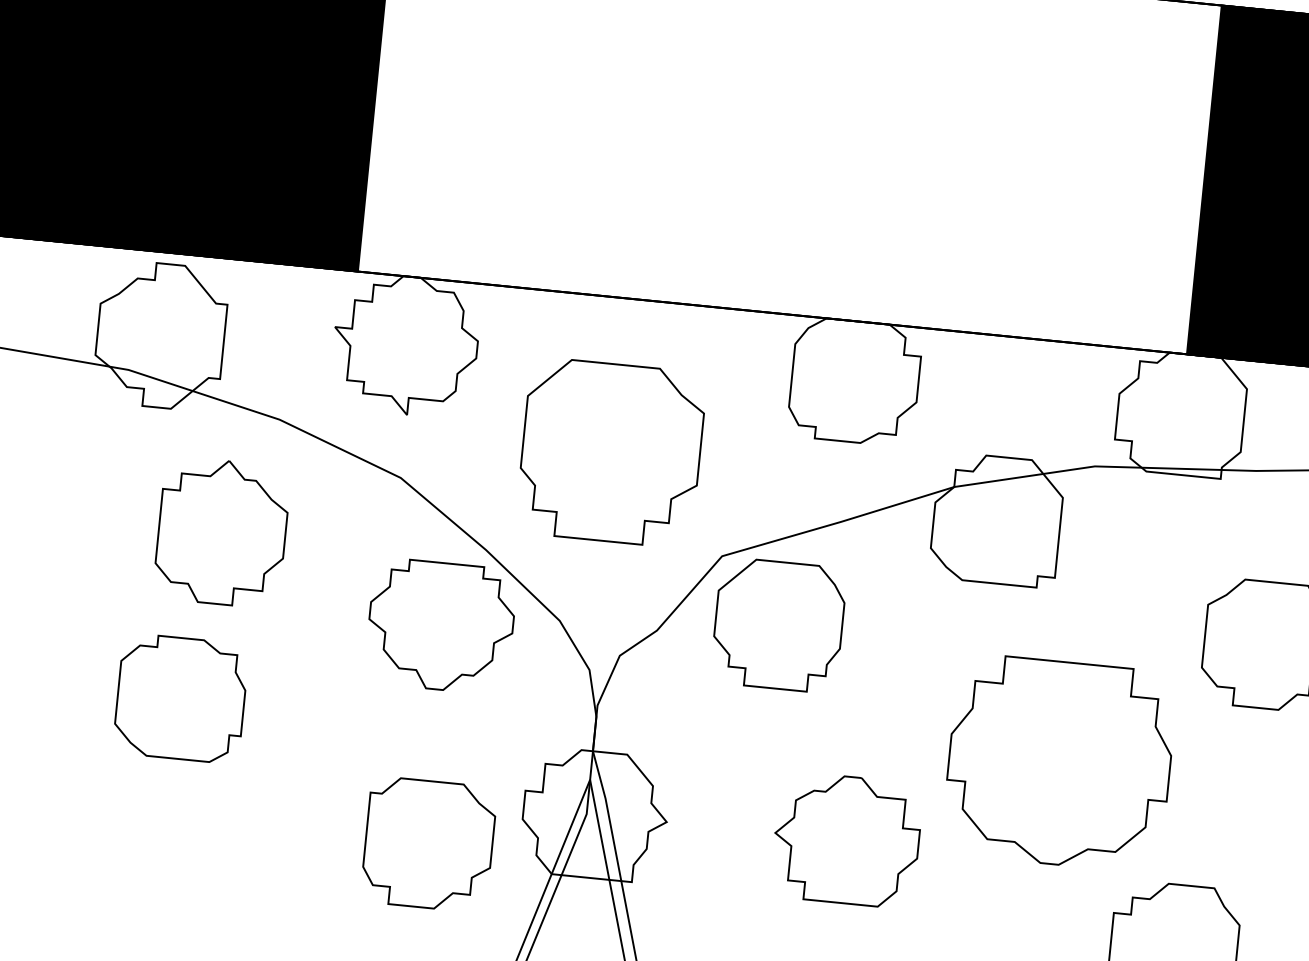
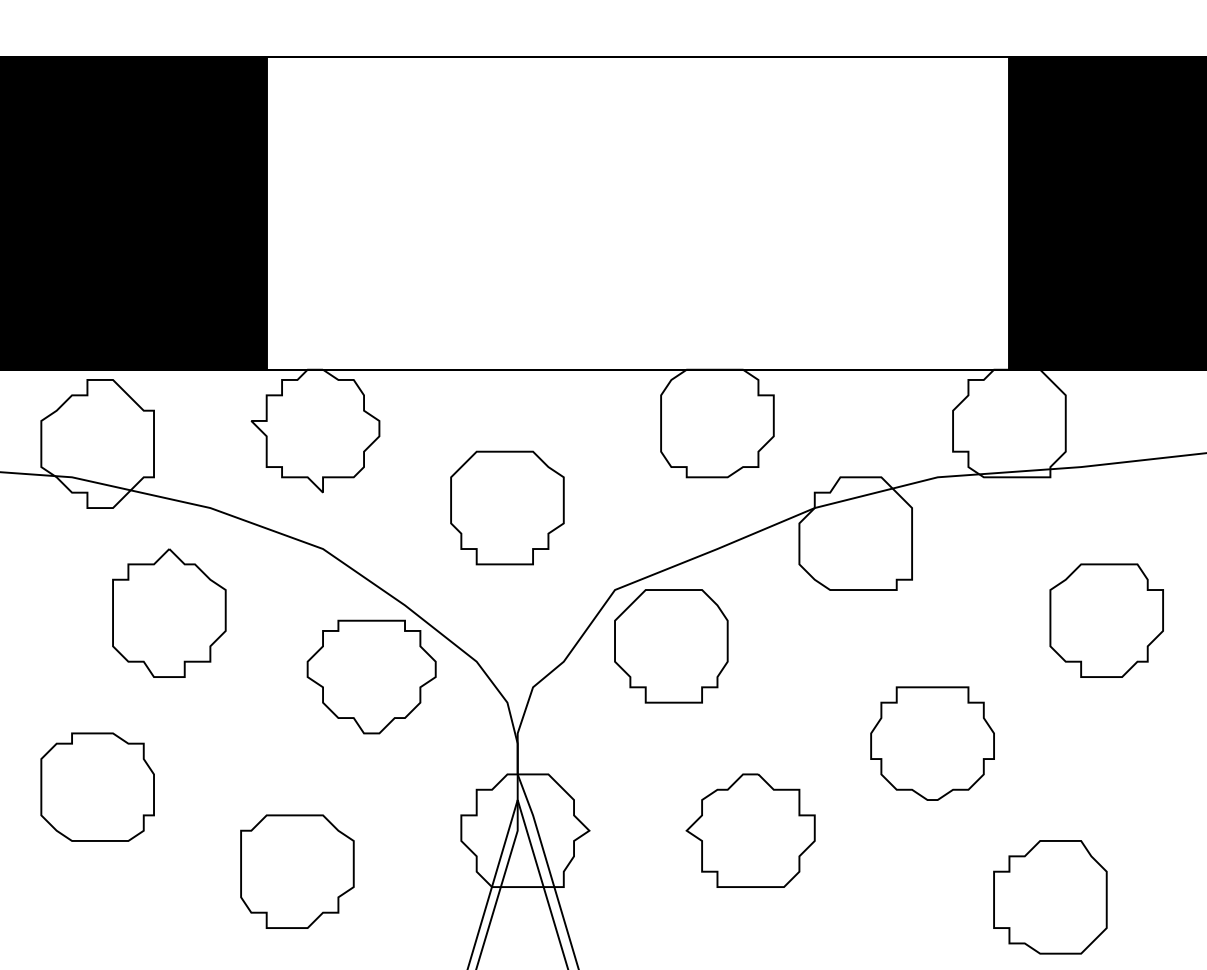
part: (611, 452) -> (507, 507), size x0.71
part: (180, 697) -> (97, 786), moved
part: (1059, 762) -> (932, 743), size x0.62
part: (429, 844) -> (297, 871), moved

